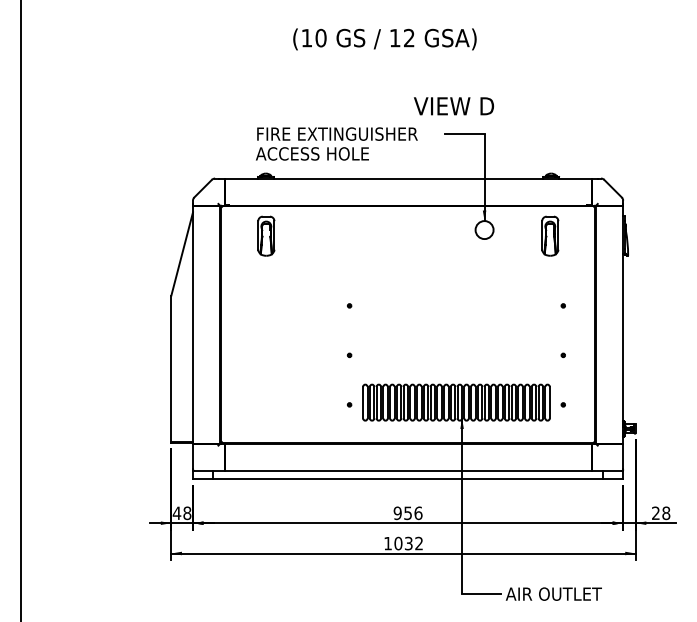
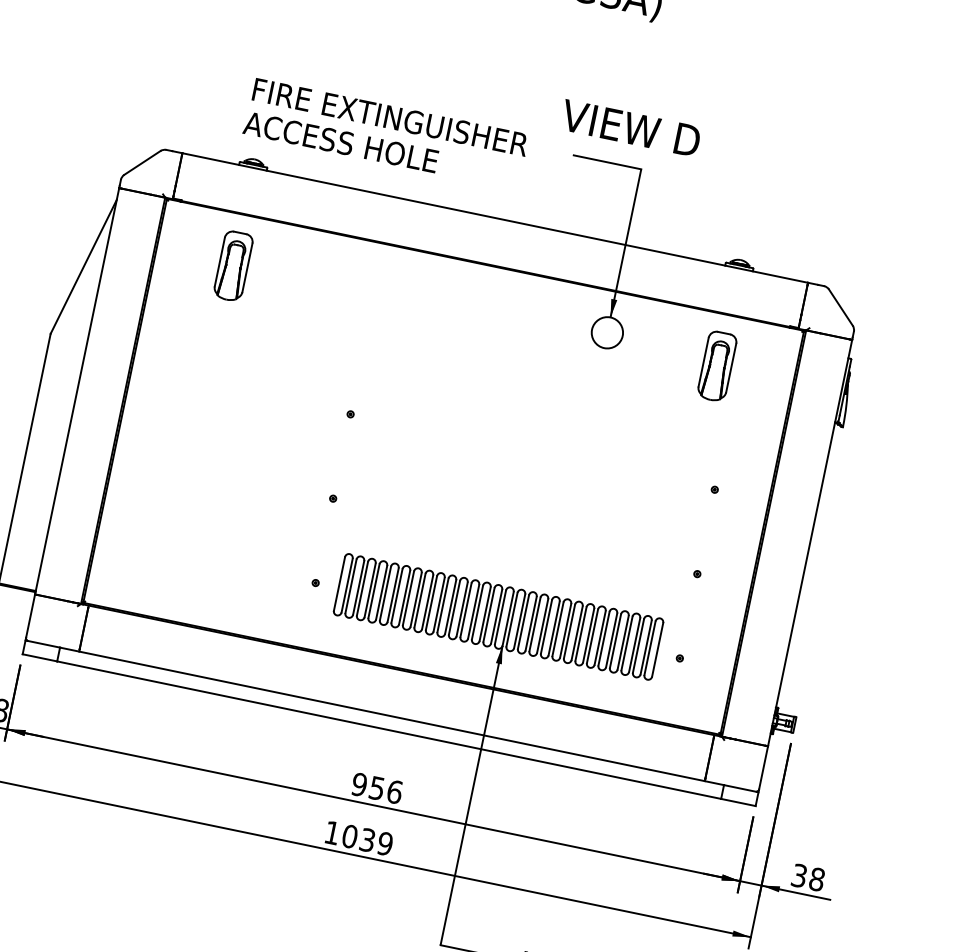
text: (454, 106) -> (631, 128), moved
text: (655, 513) -> (798, 876), 28 -> 38
text: (419, 543) -> (385, 843), 1032 -> 1039

